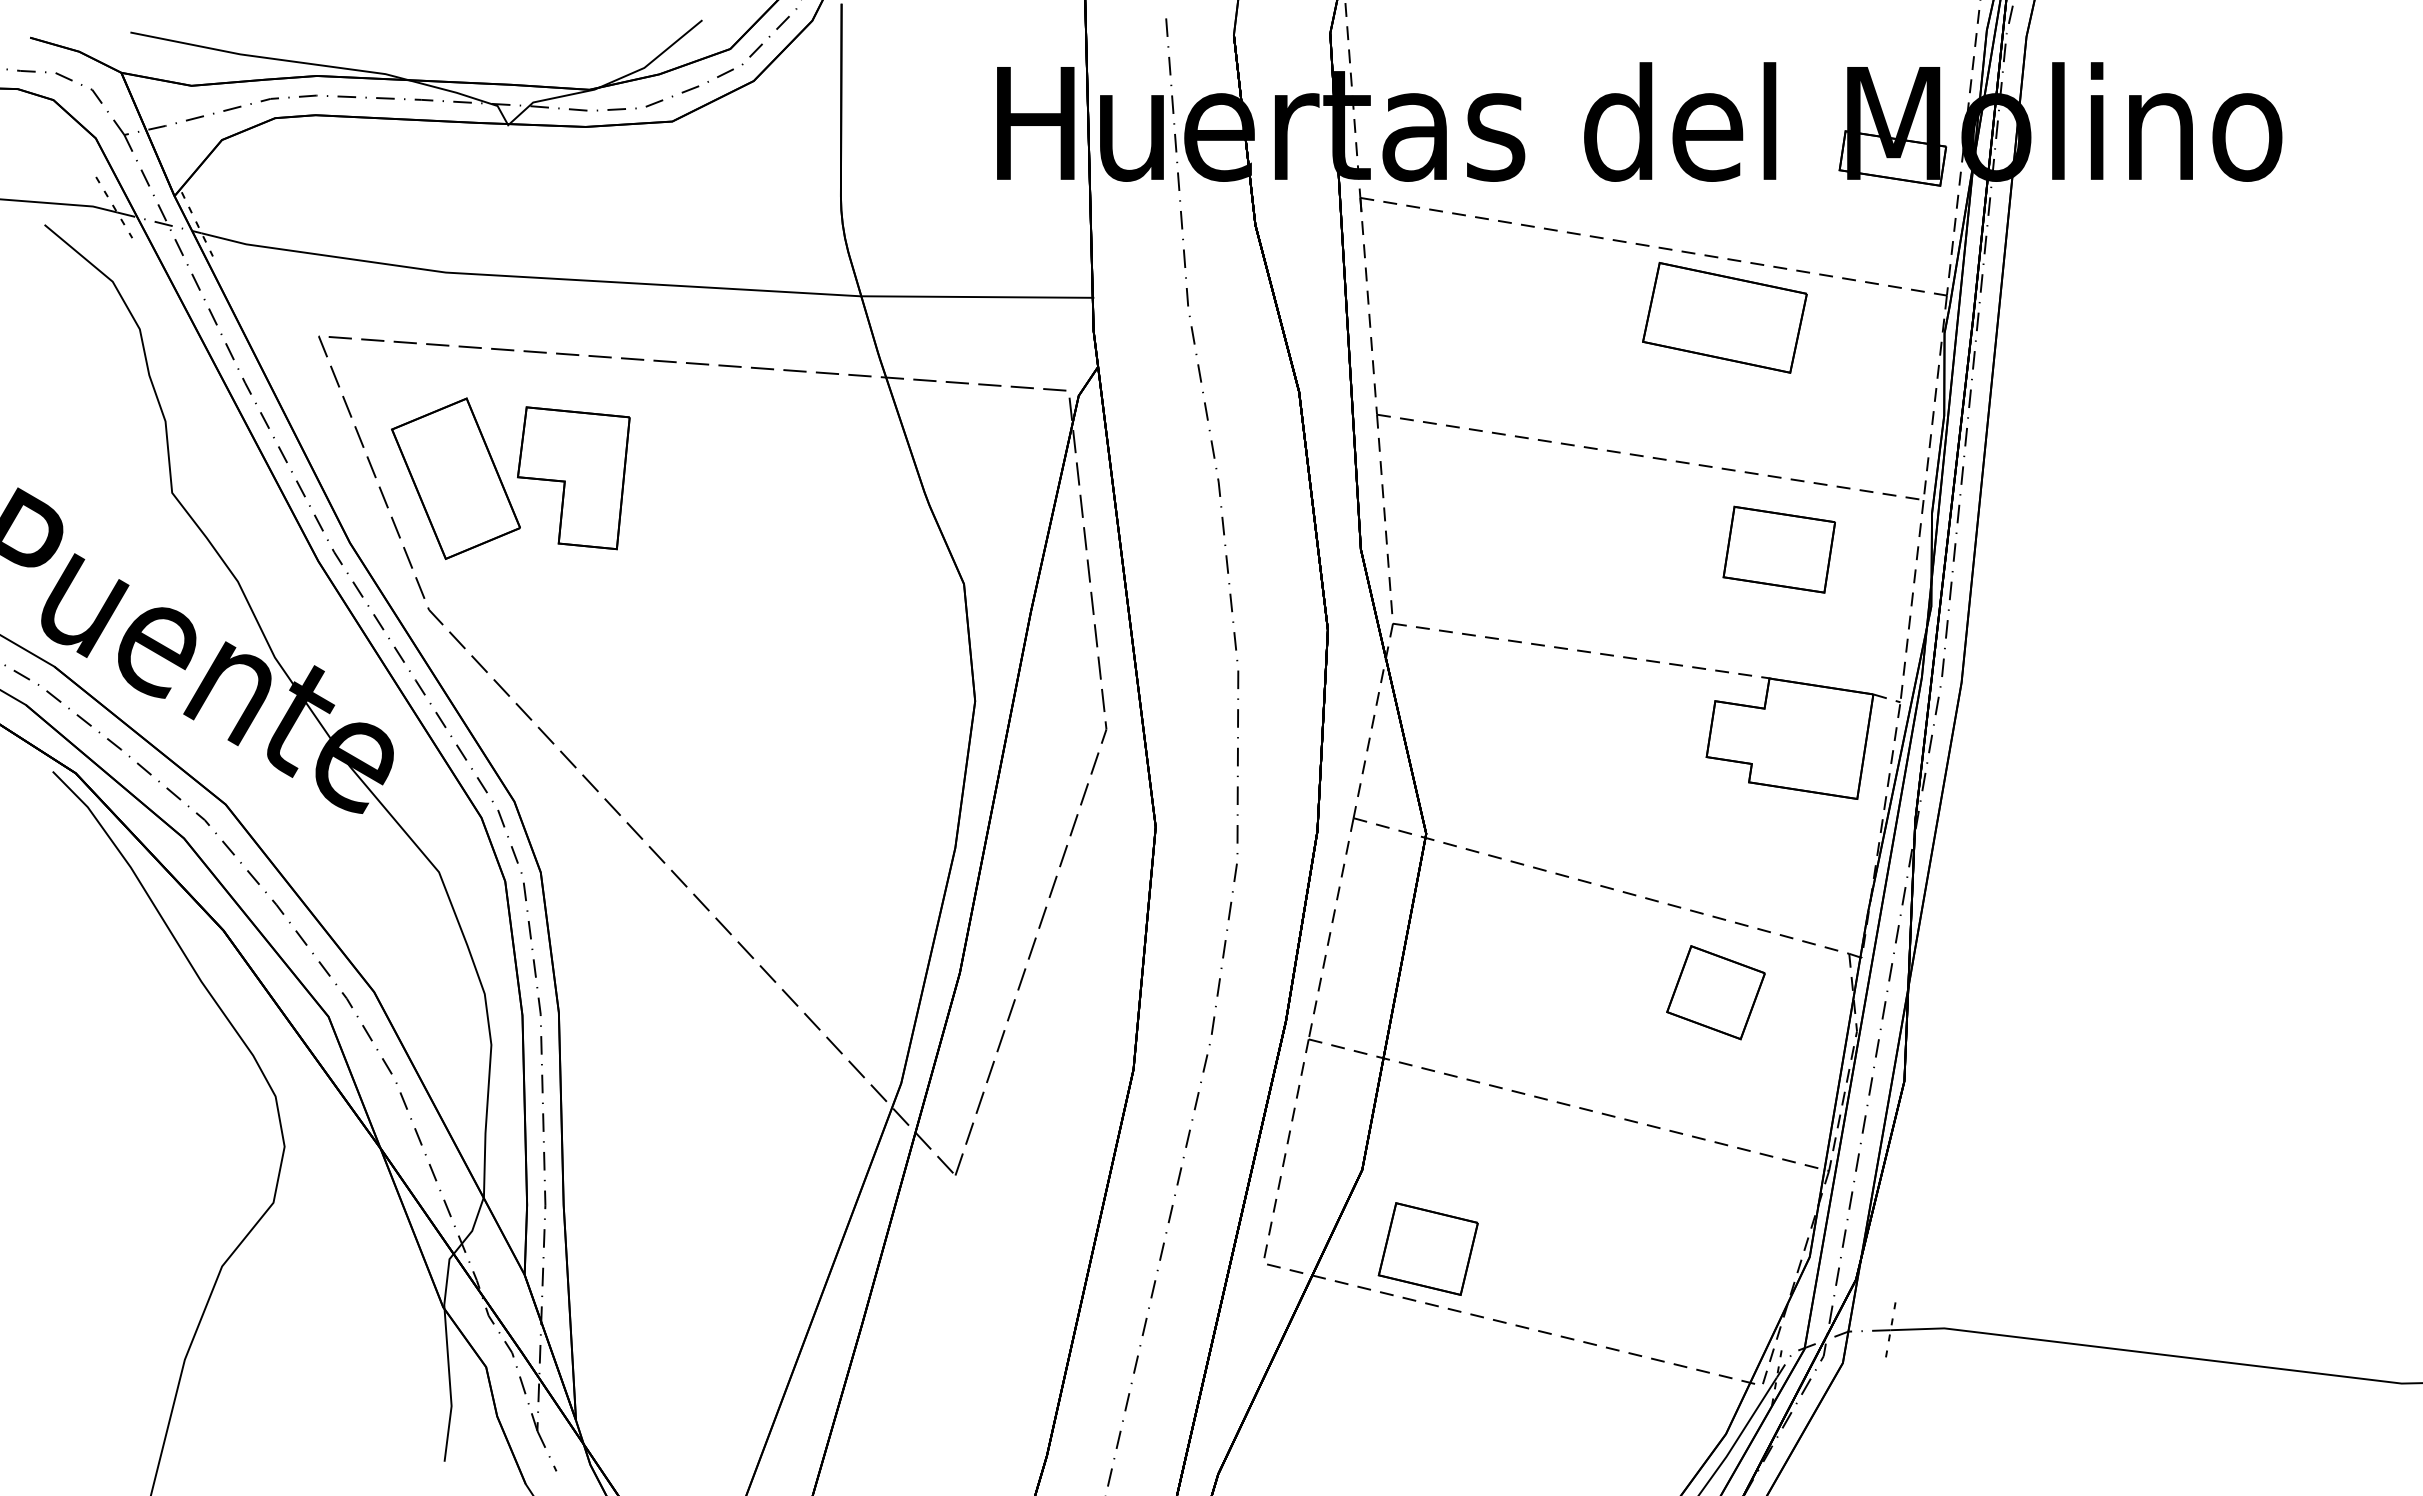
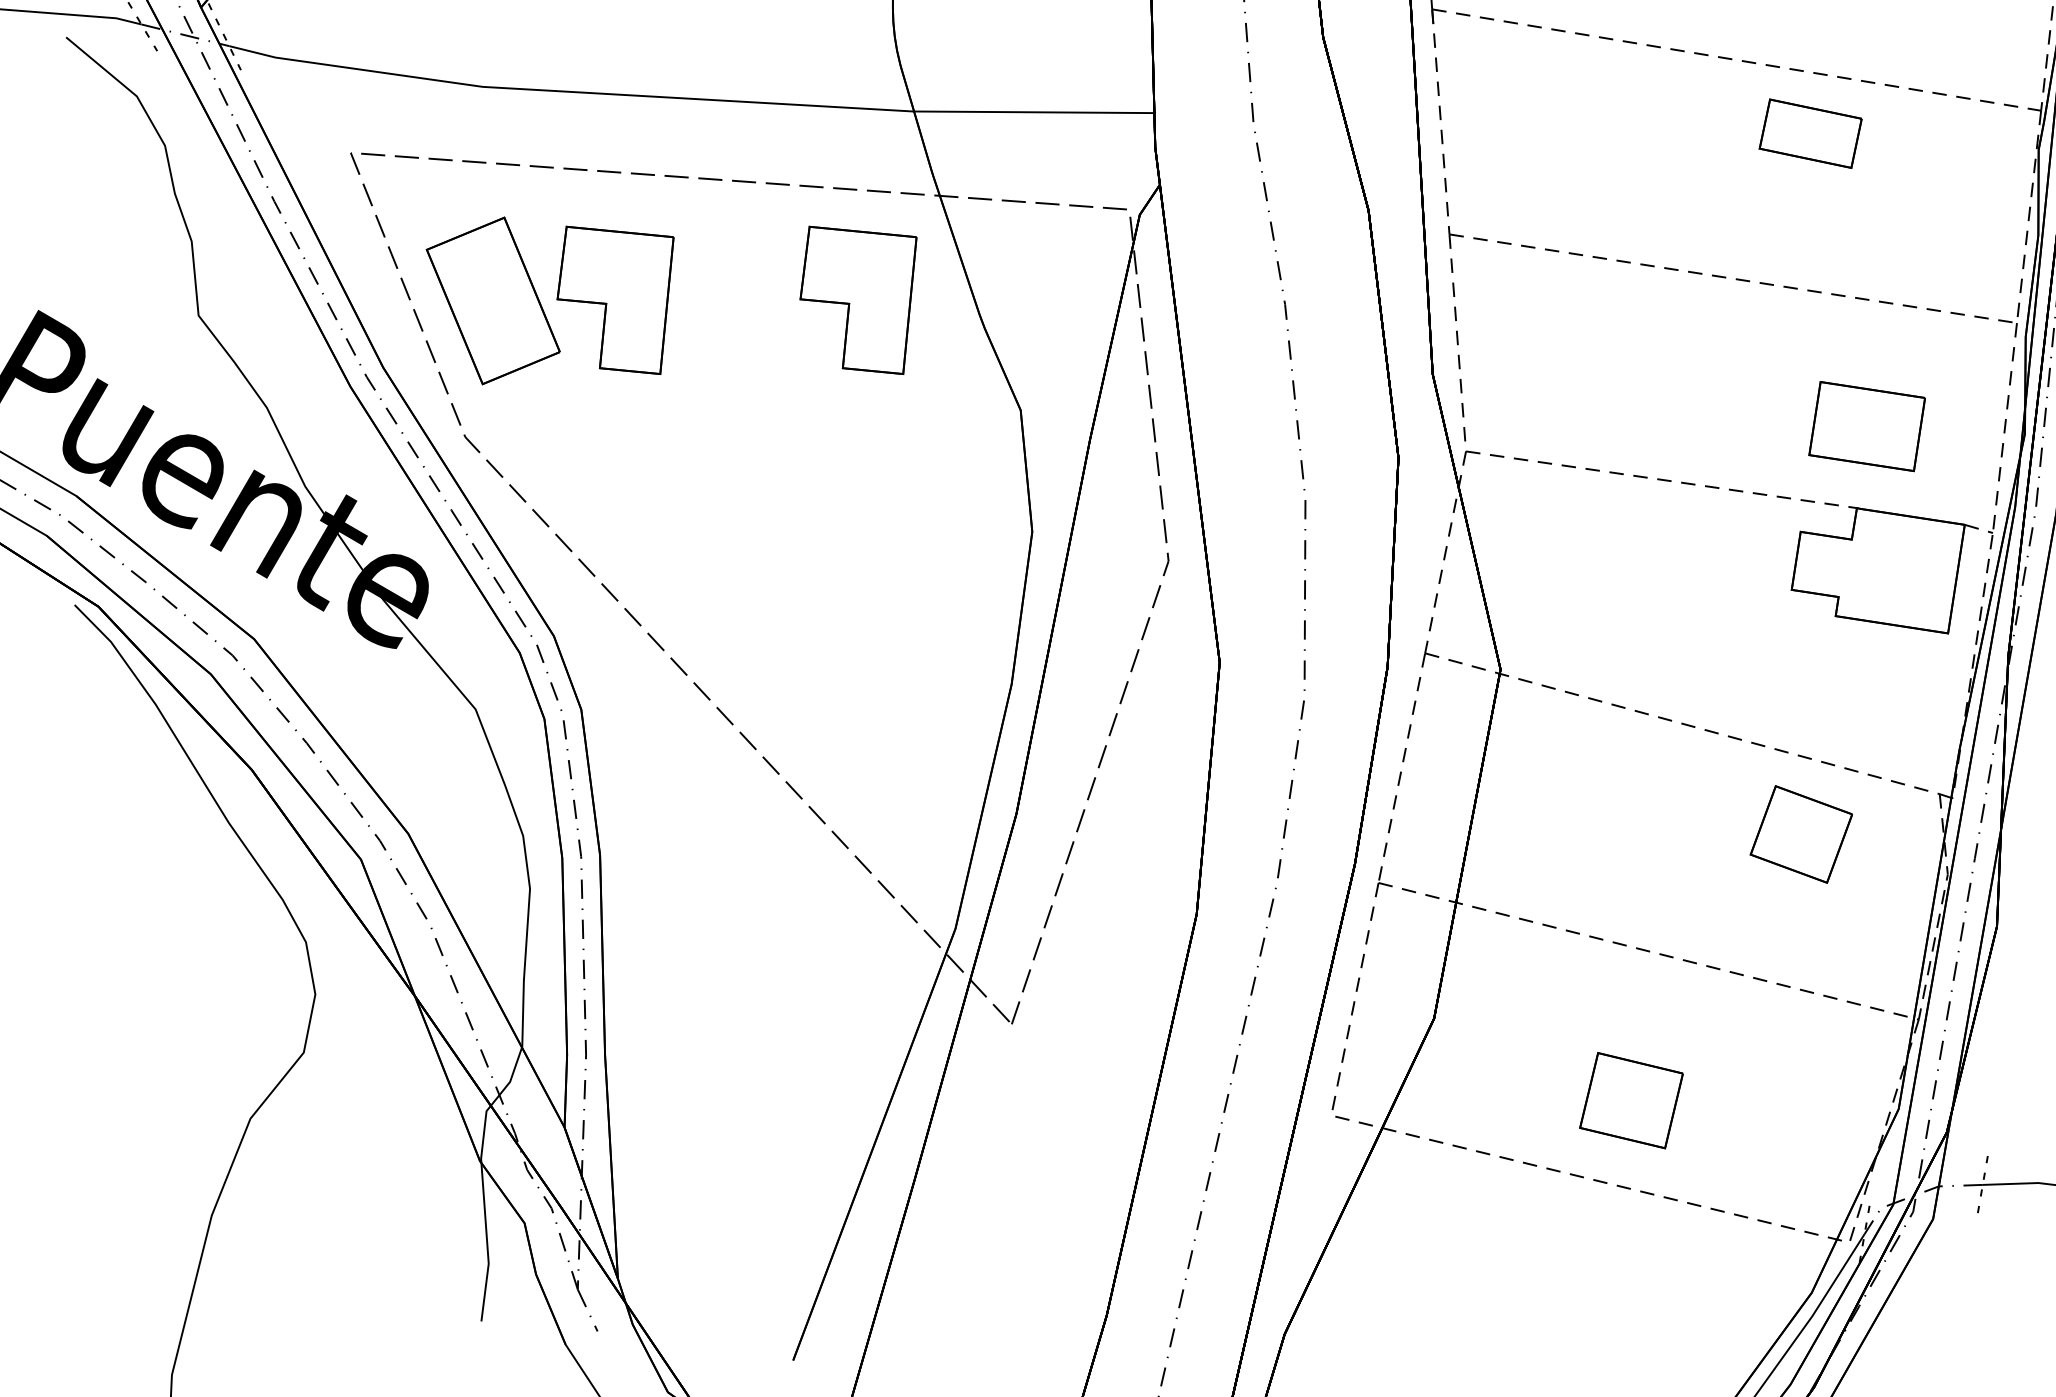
part: (1724, 317) -> (1810, 133), size x0.6
part: (807, 478) -> (858, 300), added
part: (1778, 549) -> (1866, 426), moved
part: (1427, 1248) -> (1630, 1100), moved

